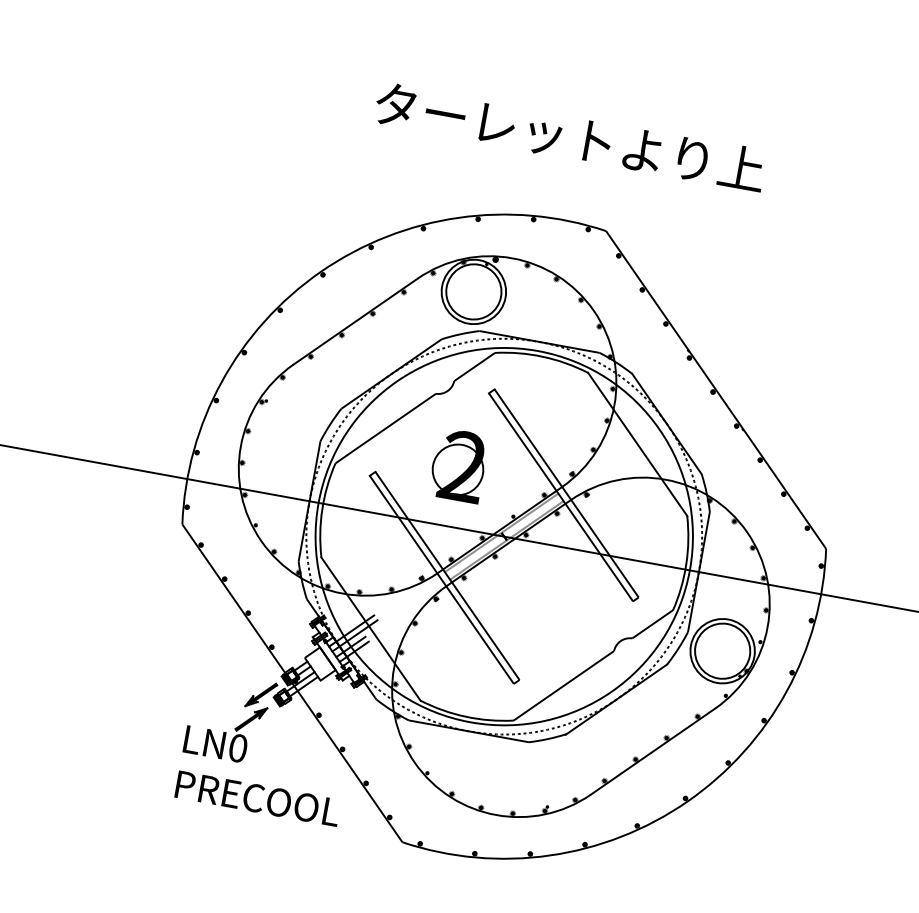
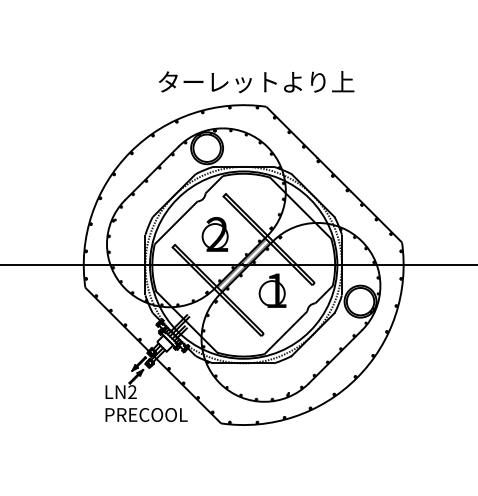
text: (570, 137) -> (256, 82), moved
part: (552, 597) -> (272, 290), added
text: (238, 749) -> (132, 392), LN0 -> LN2

